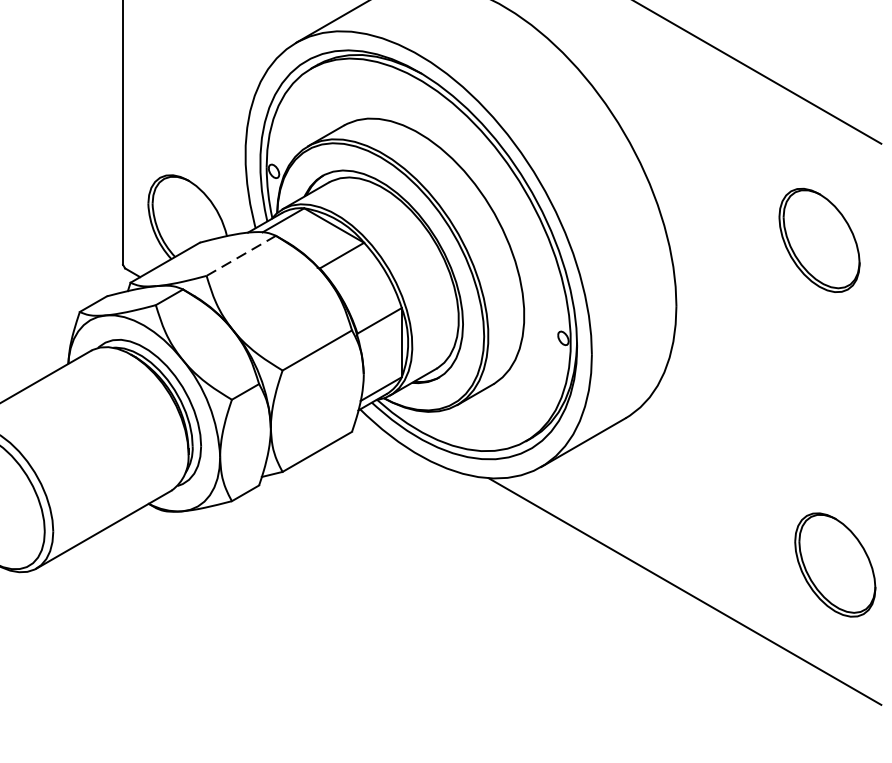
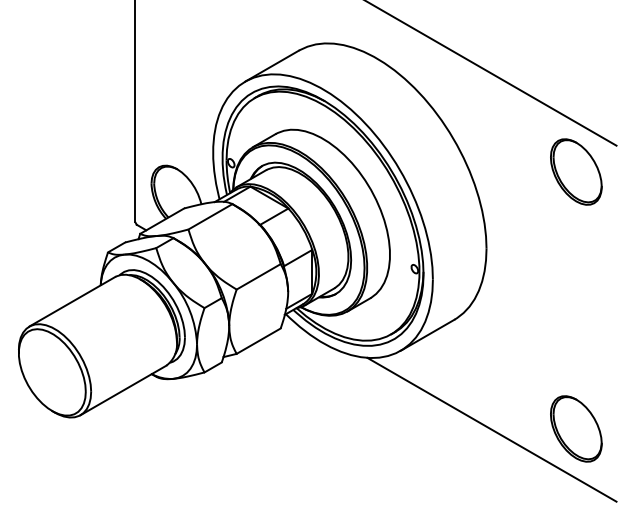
part: (819, 239) -> (576, 171), moved
line: (241, 255) -> (210, 216), dashed -> solid
part: (835, 564) -> (576, 428), moved

